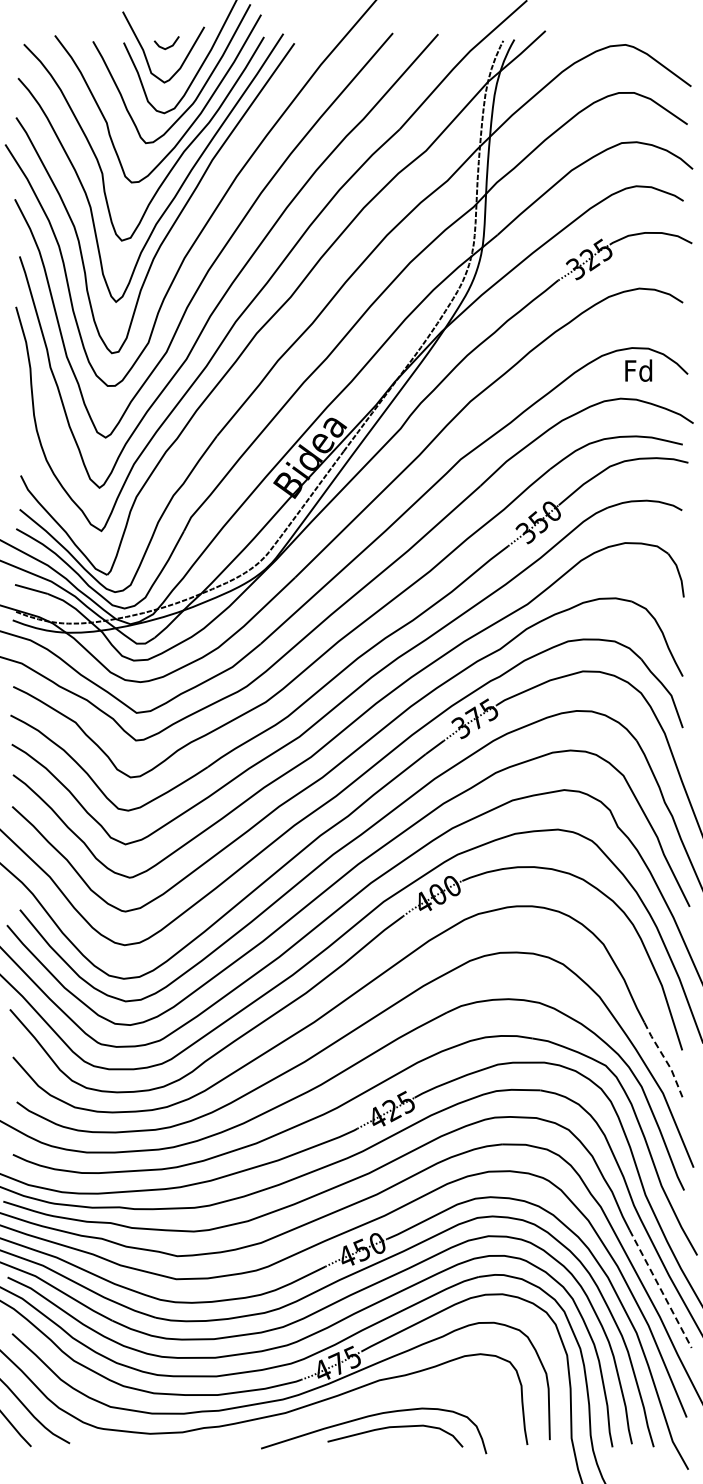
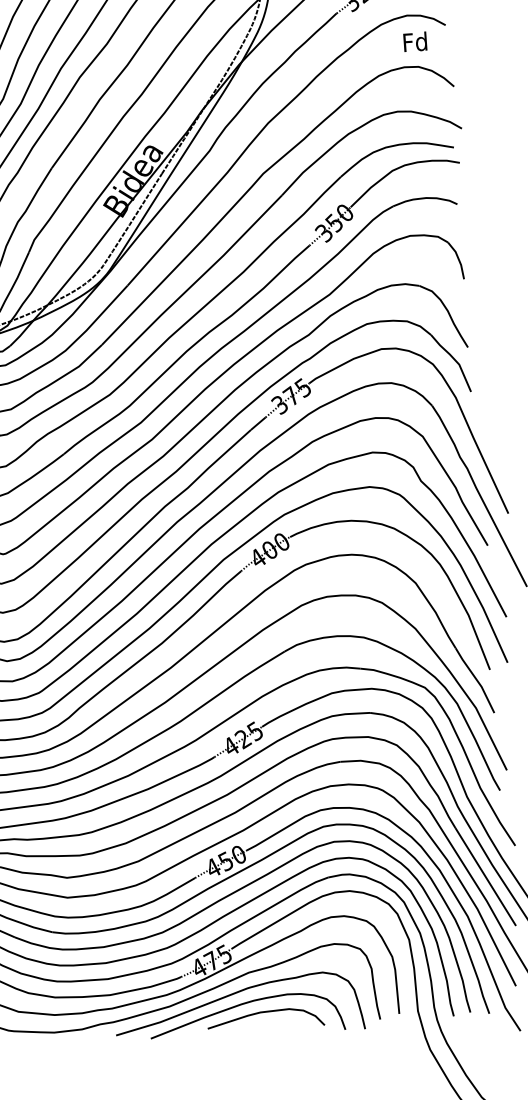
text: (638, 370) -> (415, 41), moved
line: (666, 1060) -> (477, 679), dashed -> solid
line: (660, 1289) -> (485, 877), dashed -> solid
curve: (360, 1404) -> (233, 994), added

